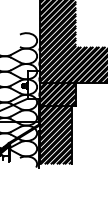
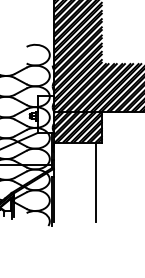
hatch: (55, 134) -> (74, 181), removed

